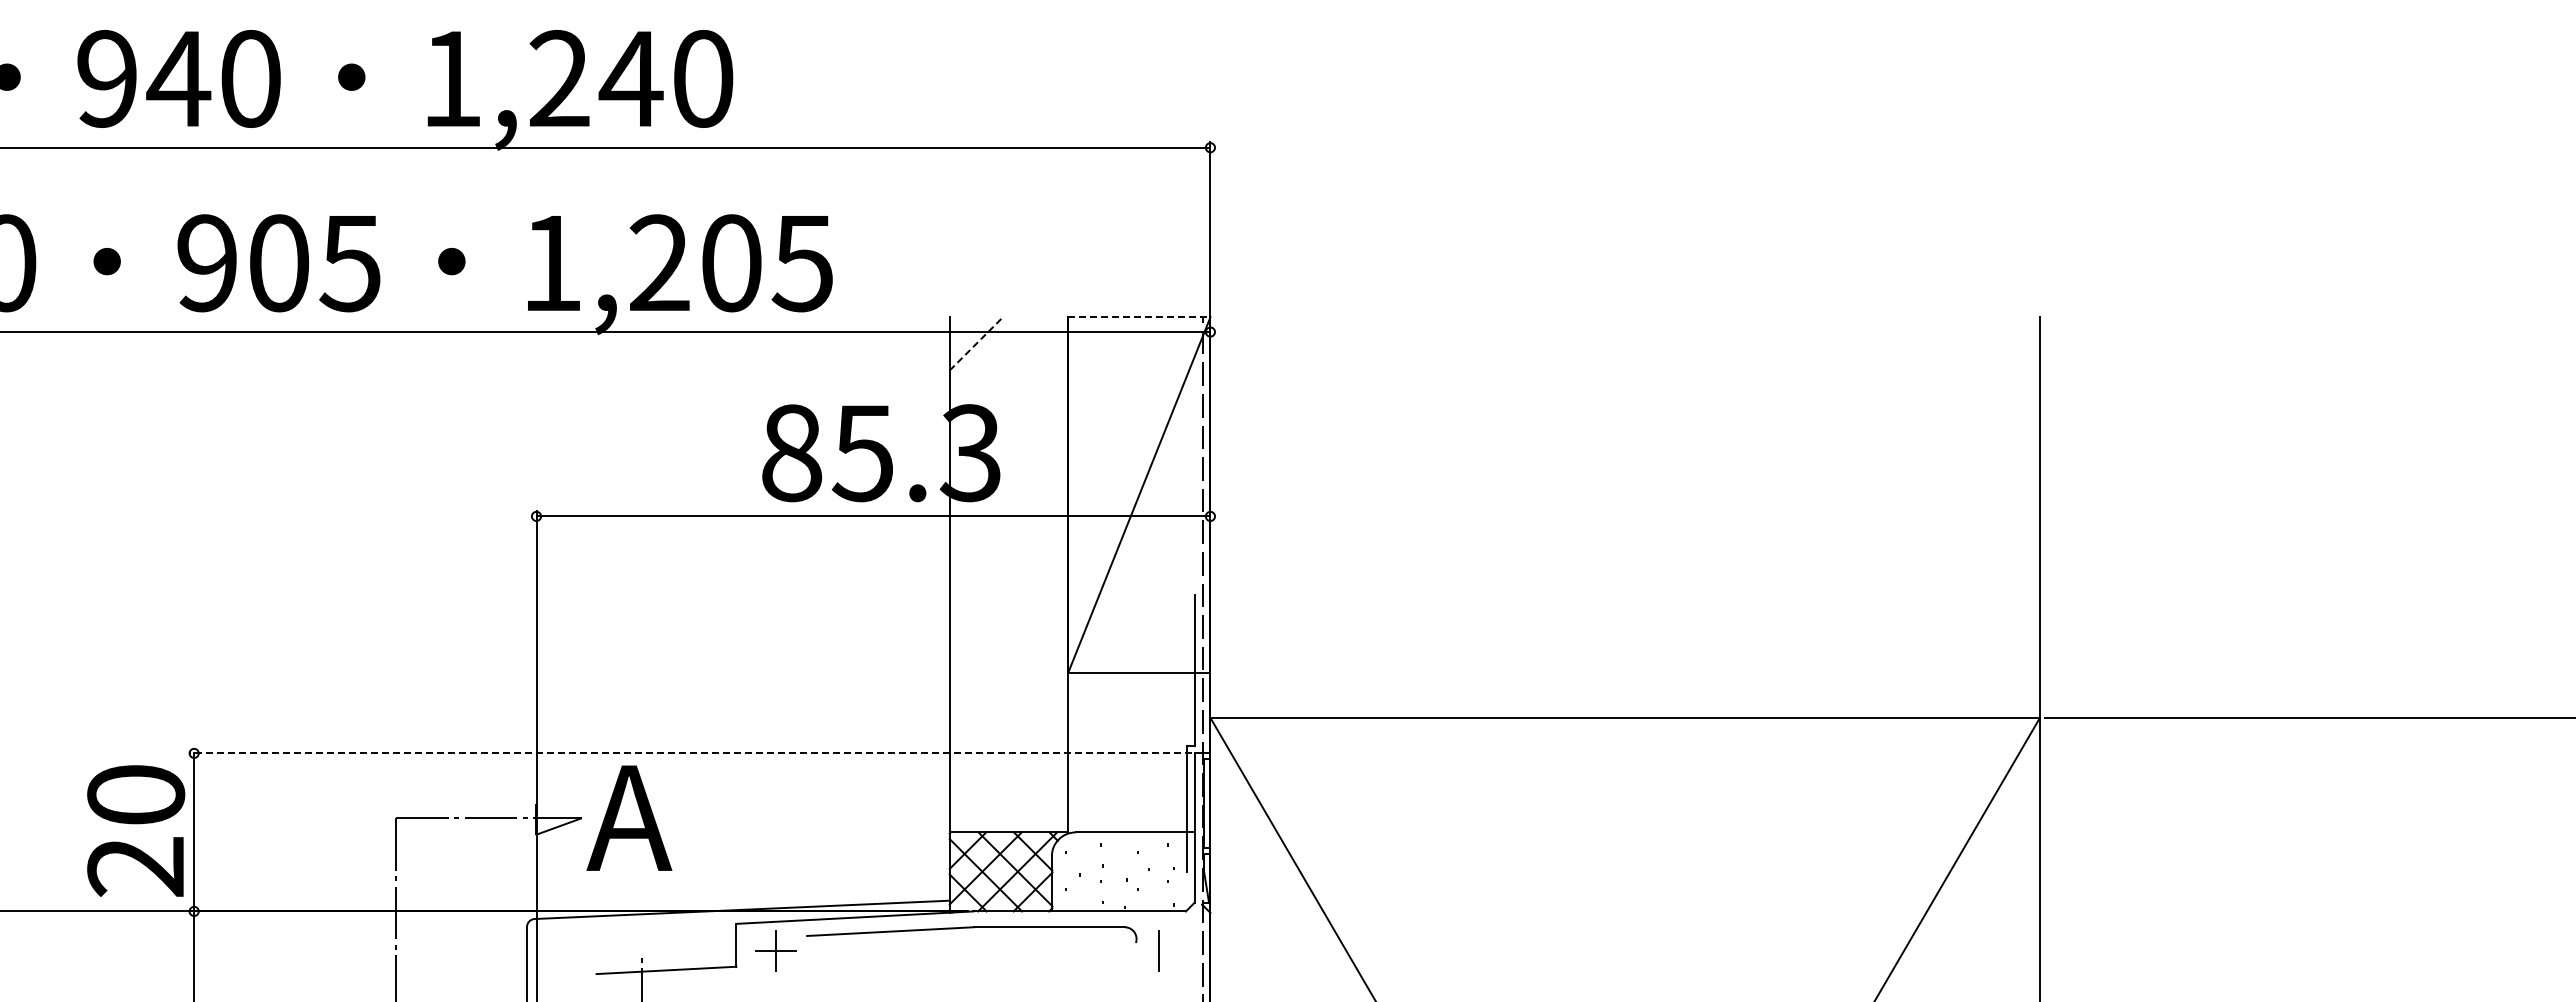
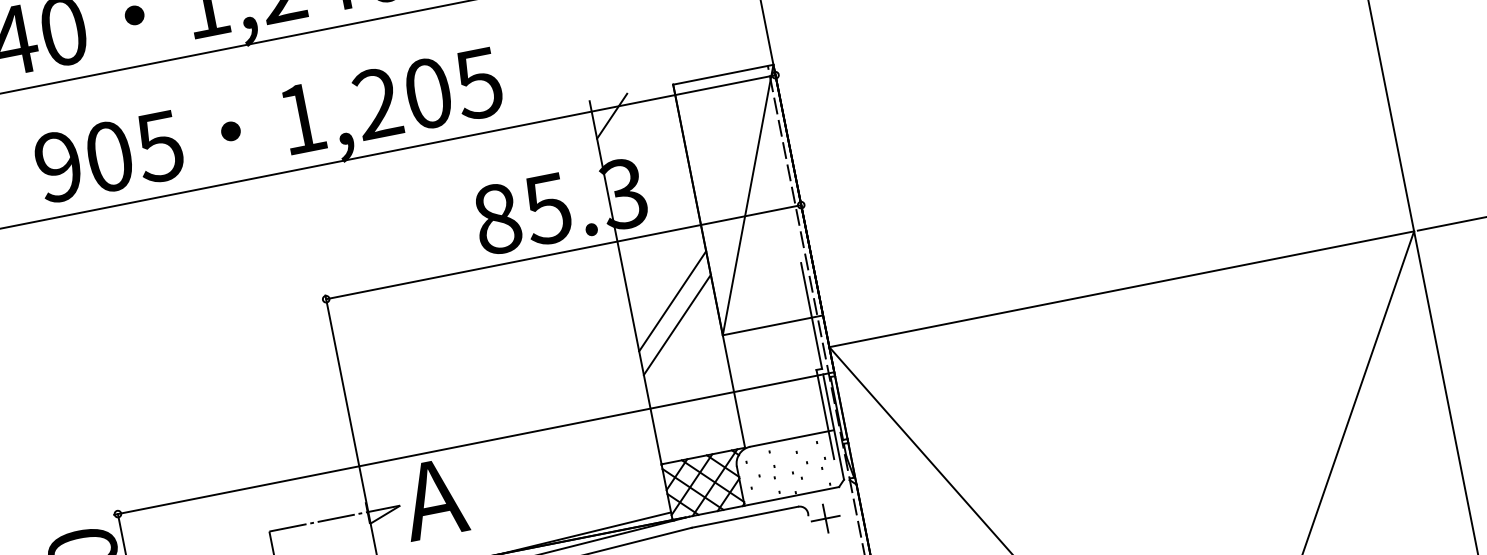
line: (1139, 317) -> (723, 74), dashed -> solid
line: (976, 343) -> (612, 115), dashed -> solid
line: (1008, 612) -> (672, 301), added
line: (1008, 646) -> (677, 325), added
line: (689, 753) -> (467, 445), dashed -> solid
line: (1158, 950) -> (825, 518), added

